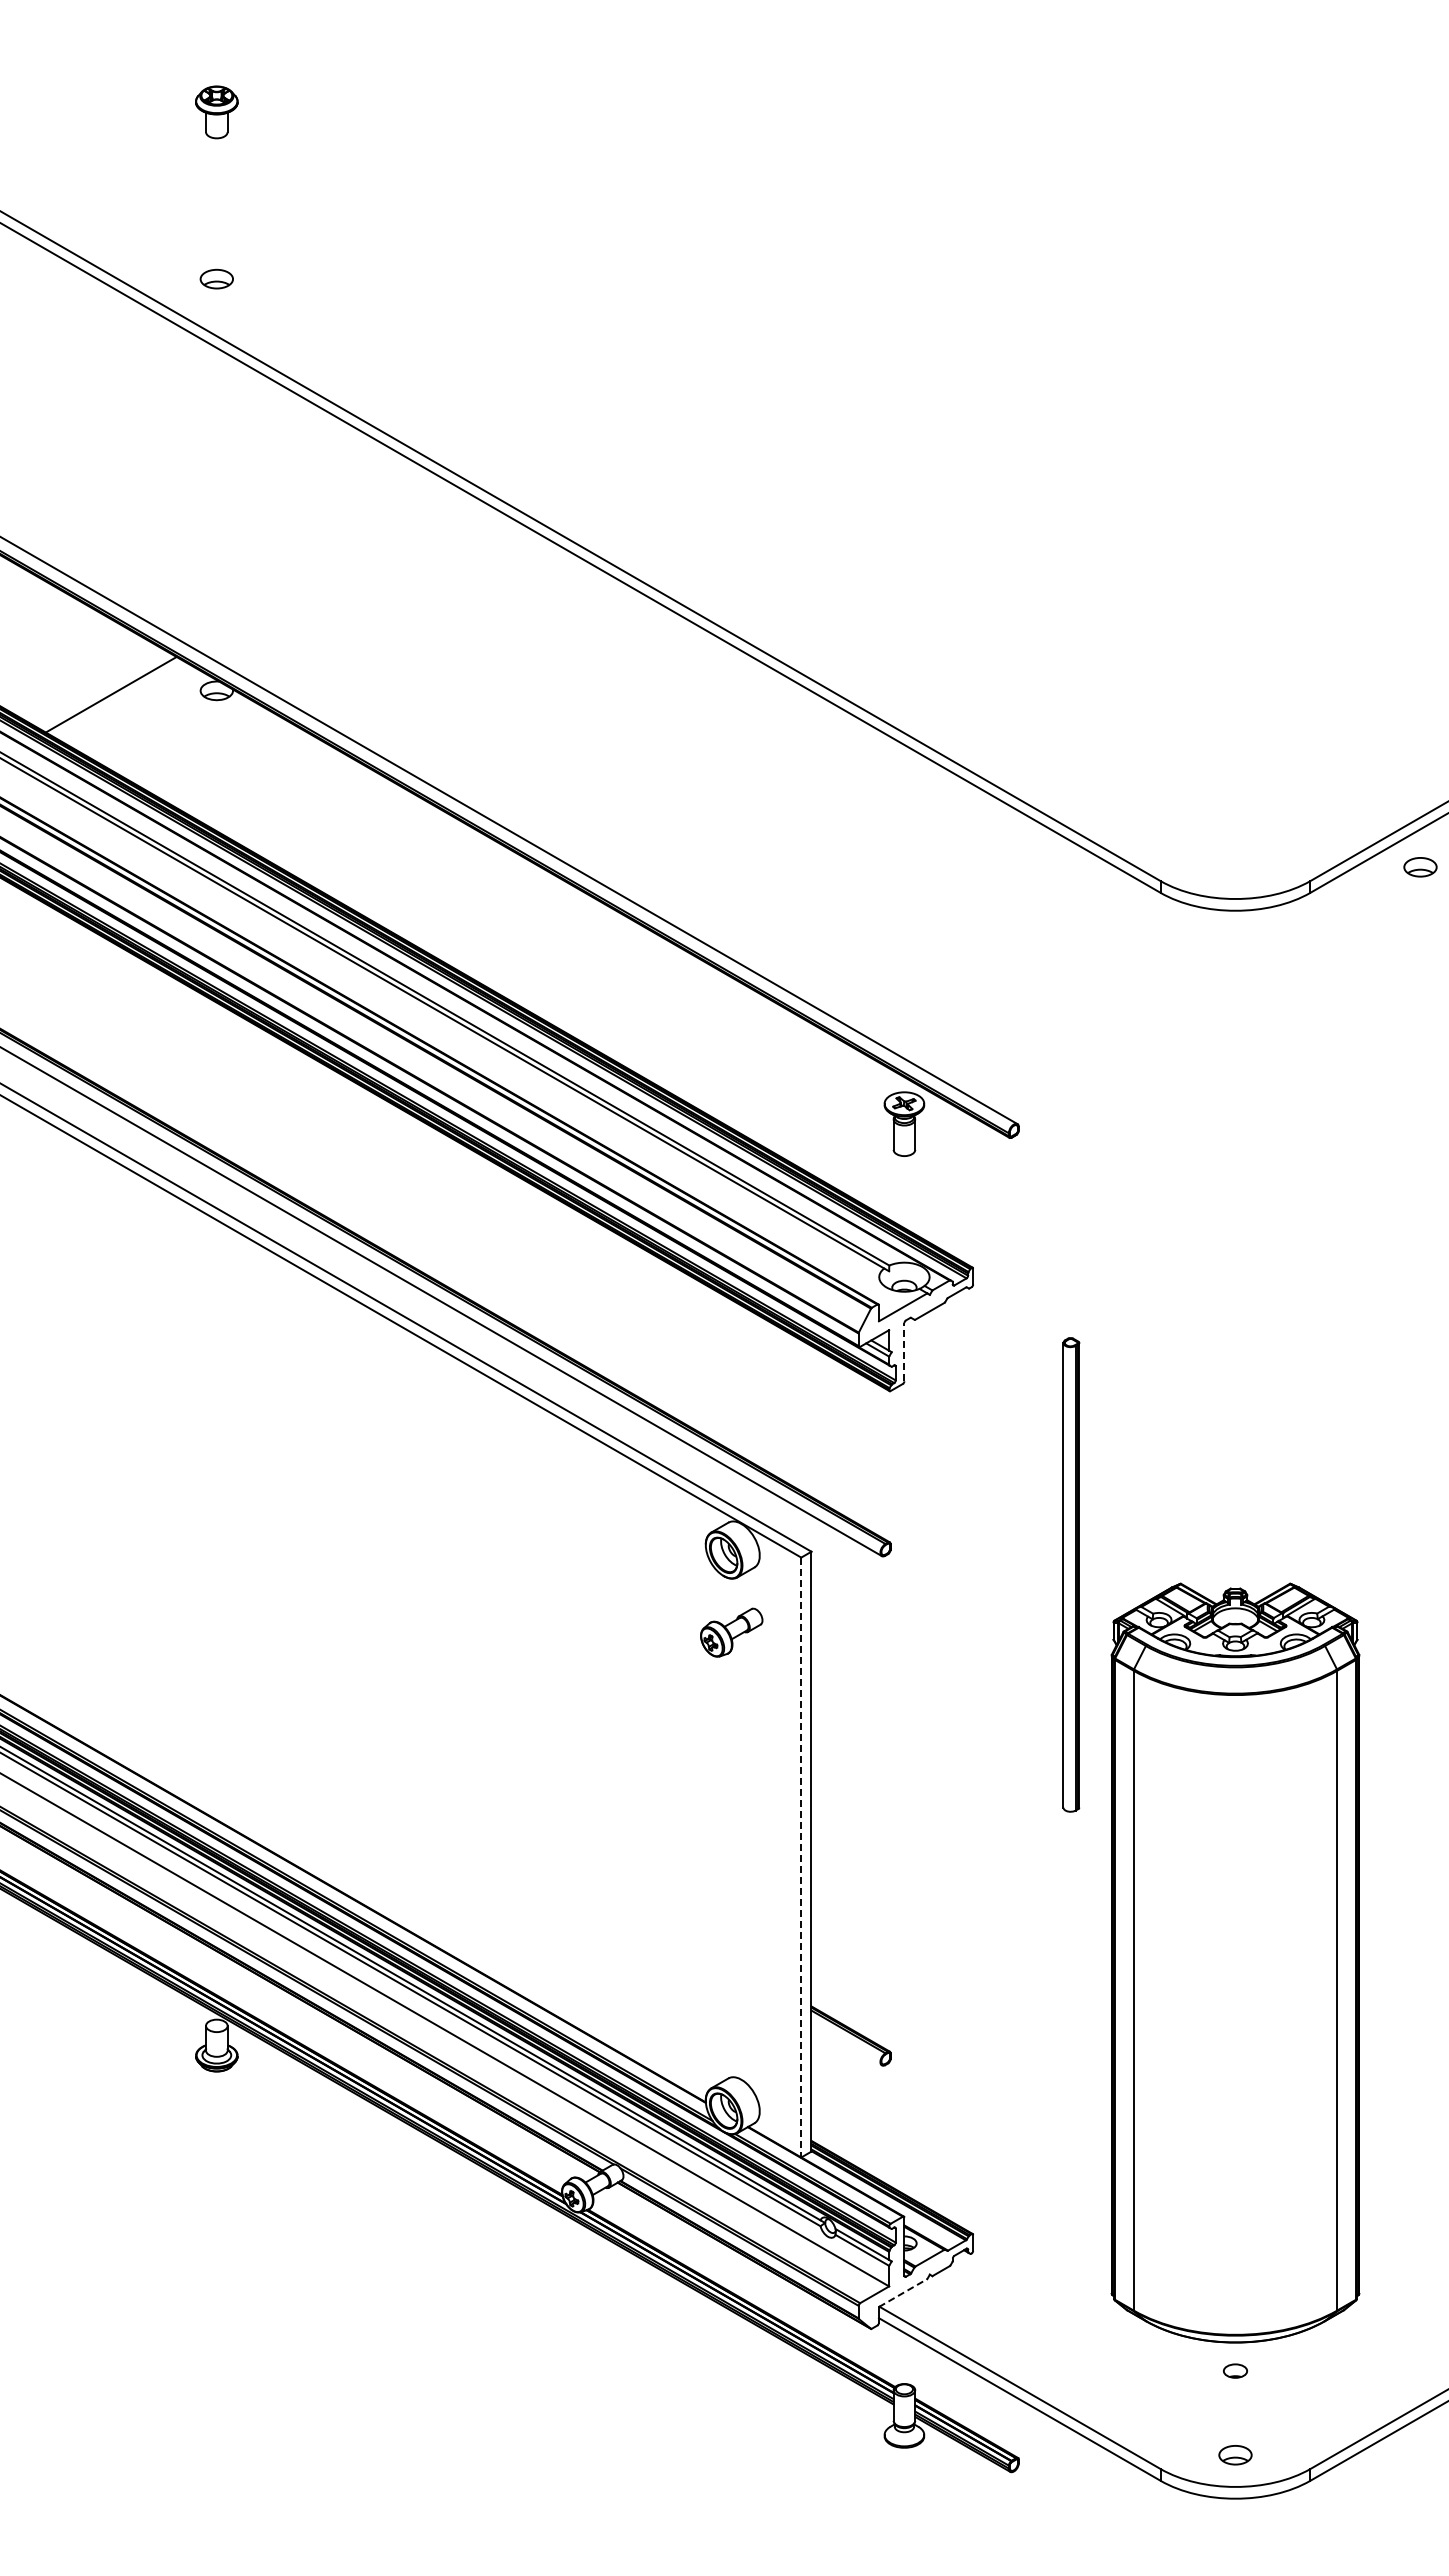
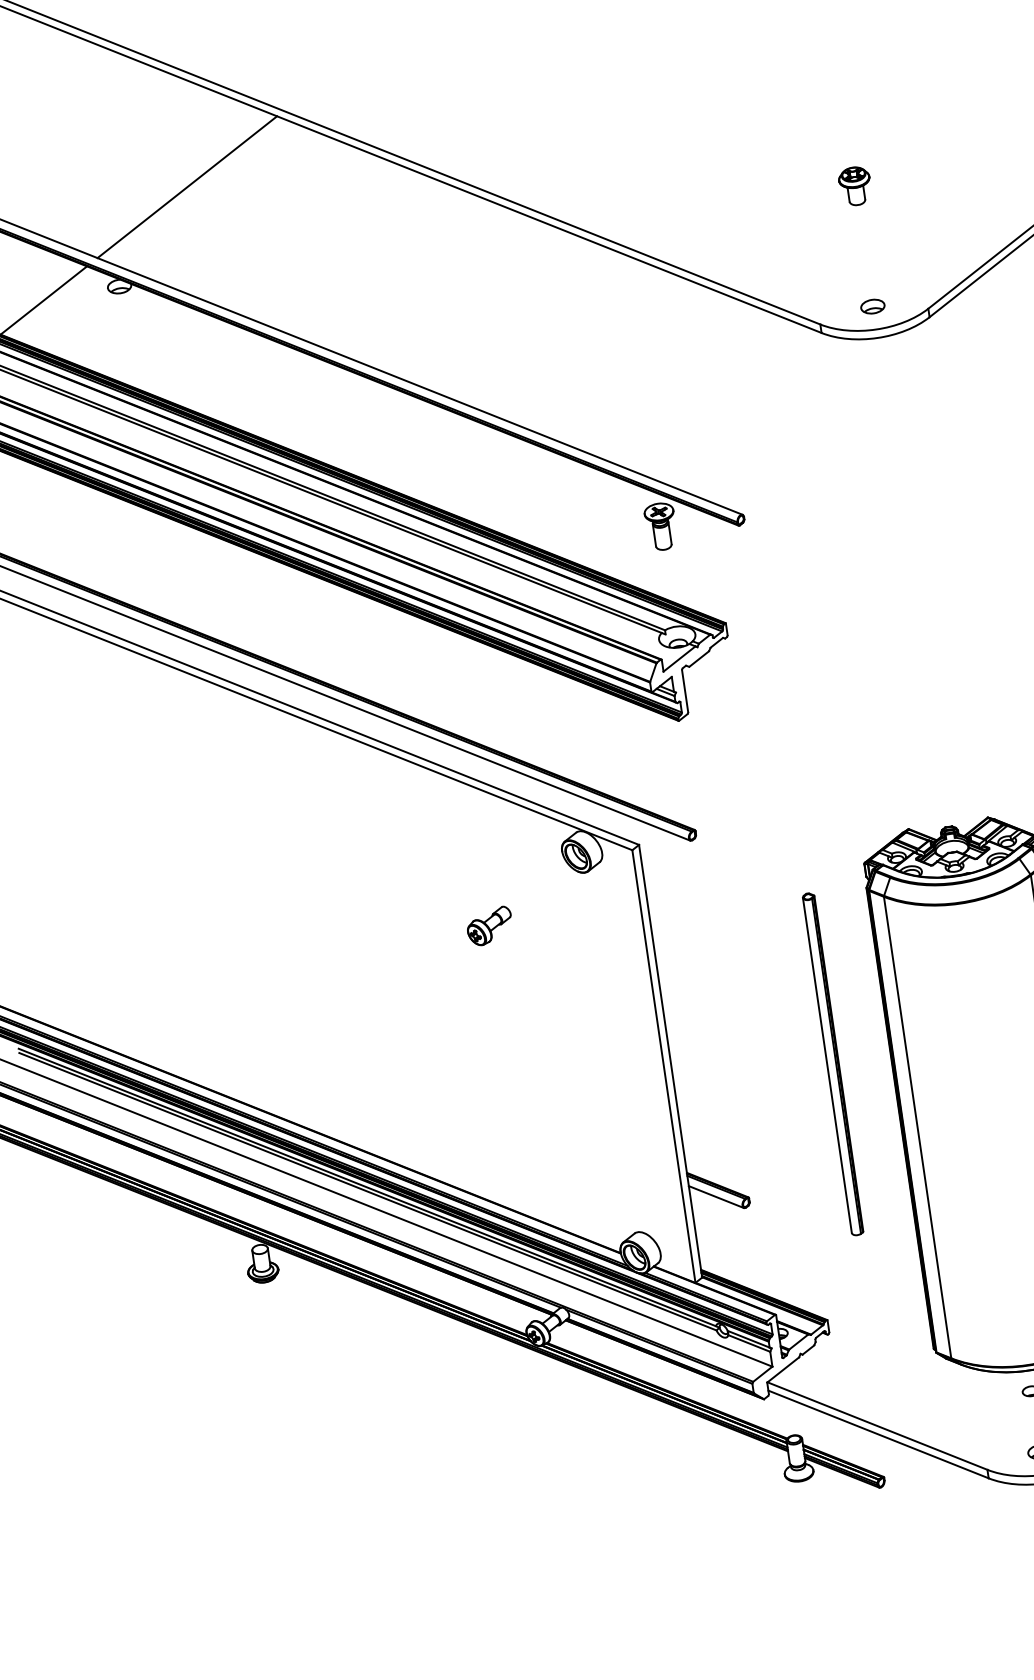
line: (328, 568) -> (187, 186), added
part: (1235, 700) -> (855, 186), added
part: (1420, 867) -> (872, 306), moved
line: (904, 1351) -> (685, 690), dashed -> solid
part: (1071, 1574) -> (833, 1063), moved
part: (731, 1632) -> (489, 926), moved
line: (801, 1857) -> (664, 1066), dashed -> solid
line: (846, 2044) -> (716, 1196), added
line: (903, 2293) -> (783, 1370), dashed -> solid

